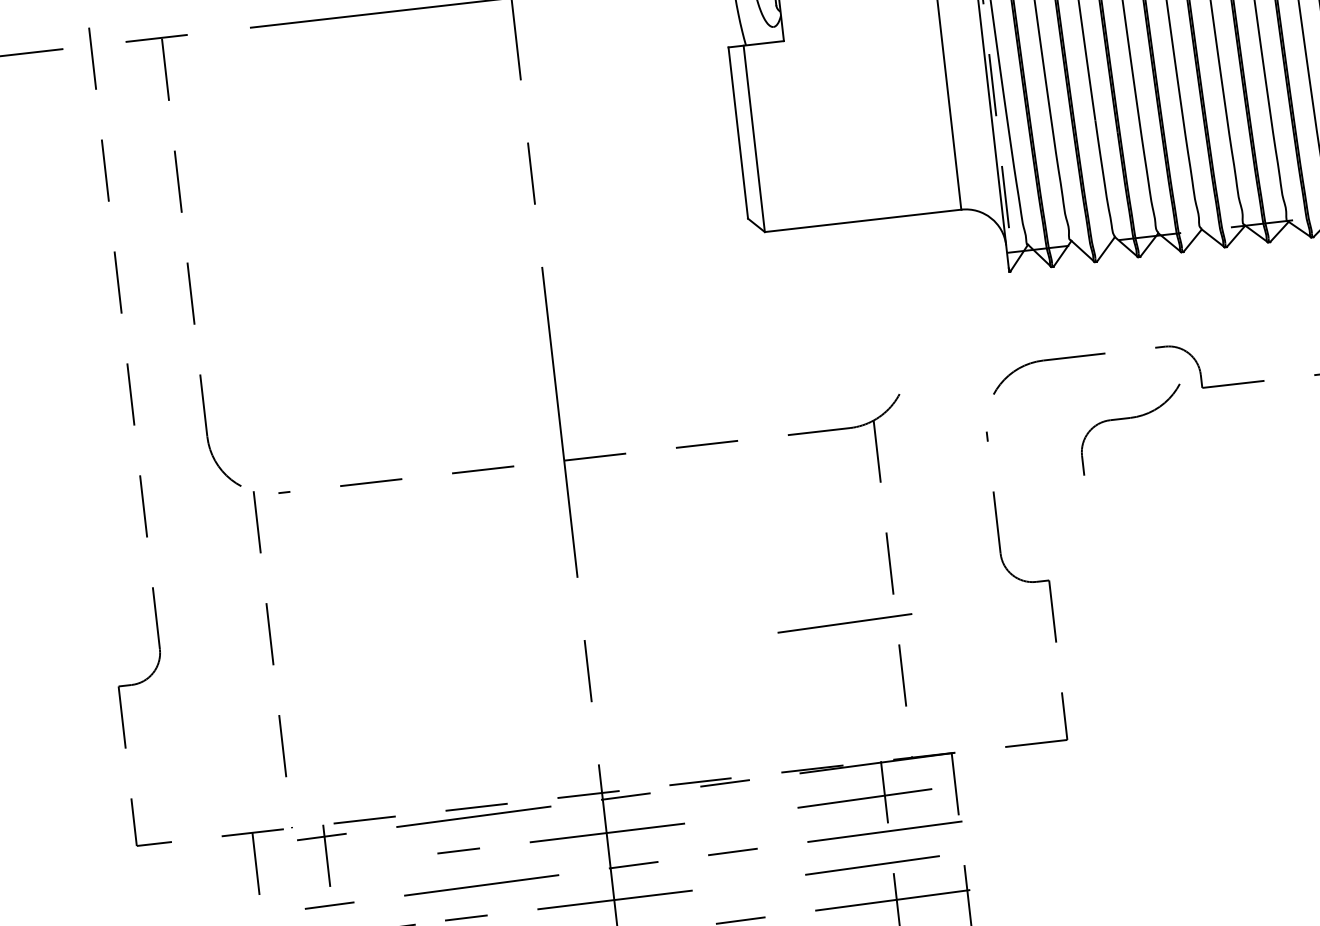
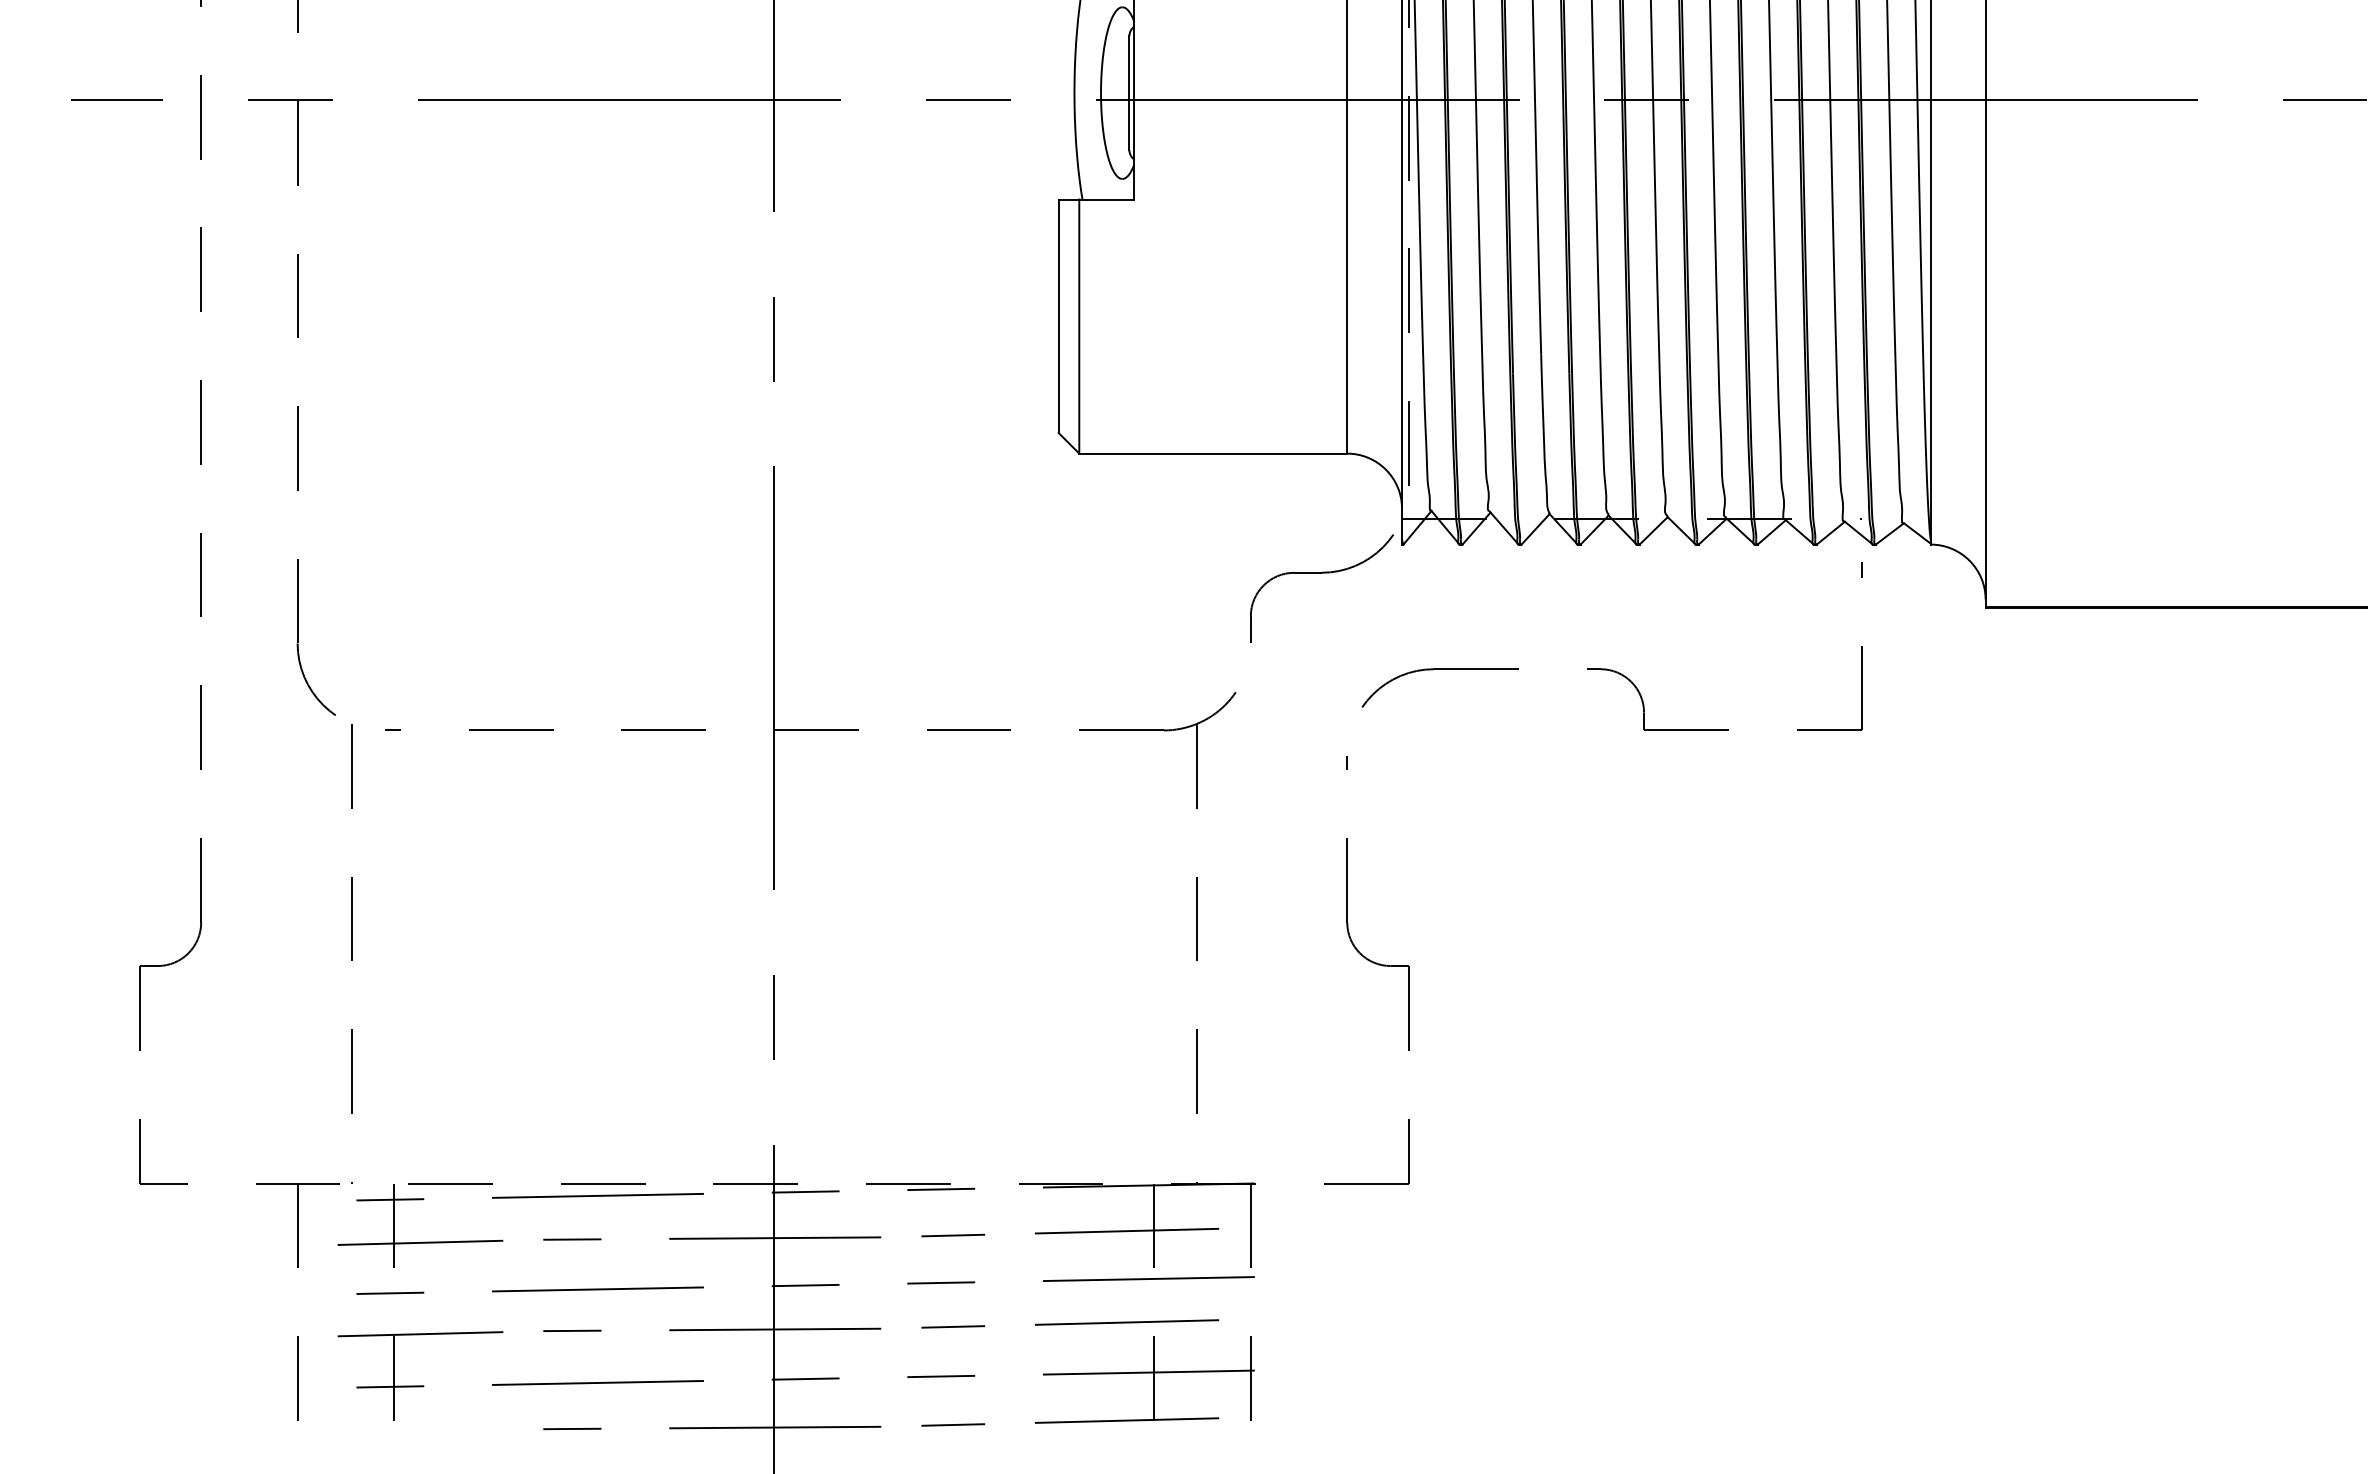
part: (1130, 418) -> (1321, 573), moved
line: (845, 623) -> (1127, 992), removed
line: (737, 816) -> (952, 1235), added
line: (347, 865) -> (420, 1242), added
line: (745, 882) -> (953, 1326), added

